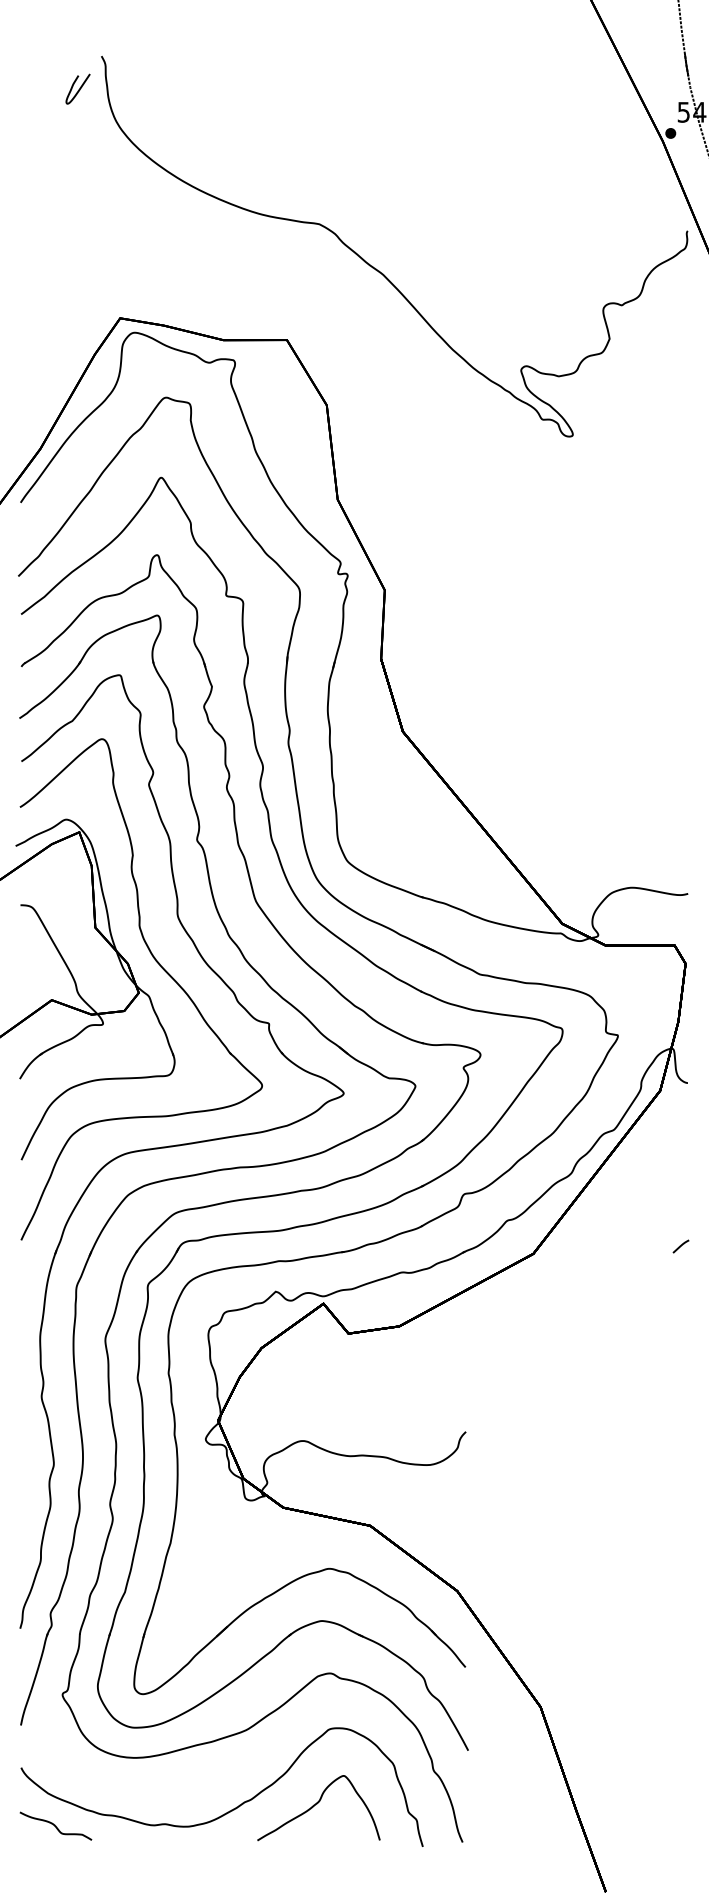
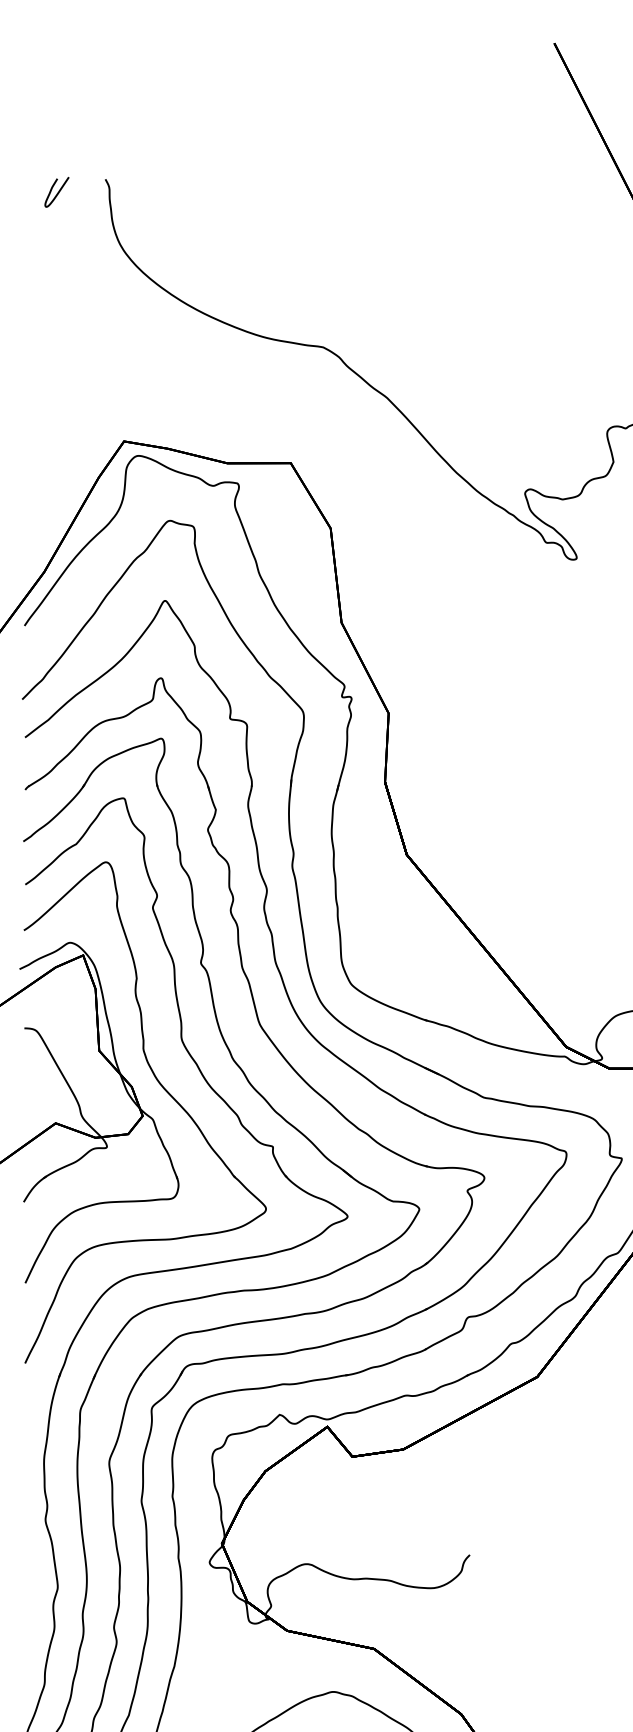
curve: (78, 89) -> (57, 192), moved

